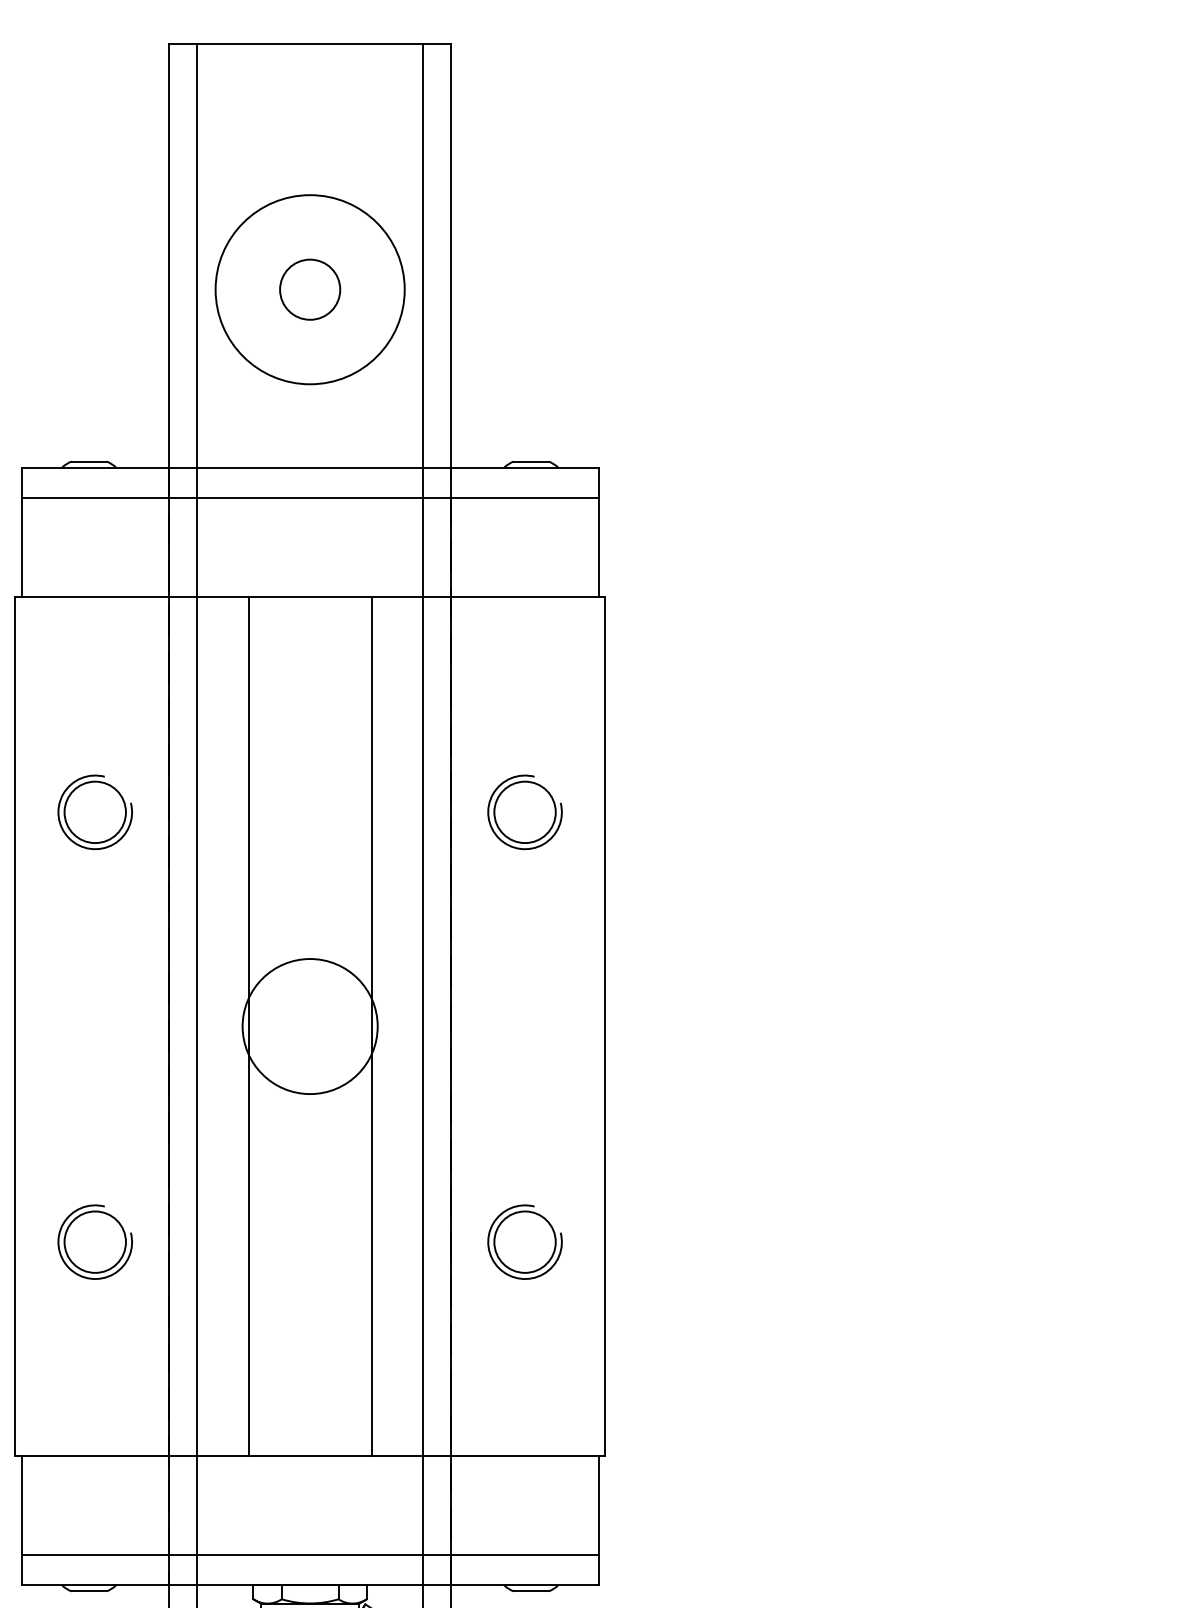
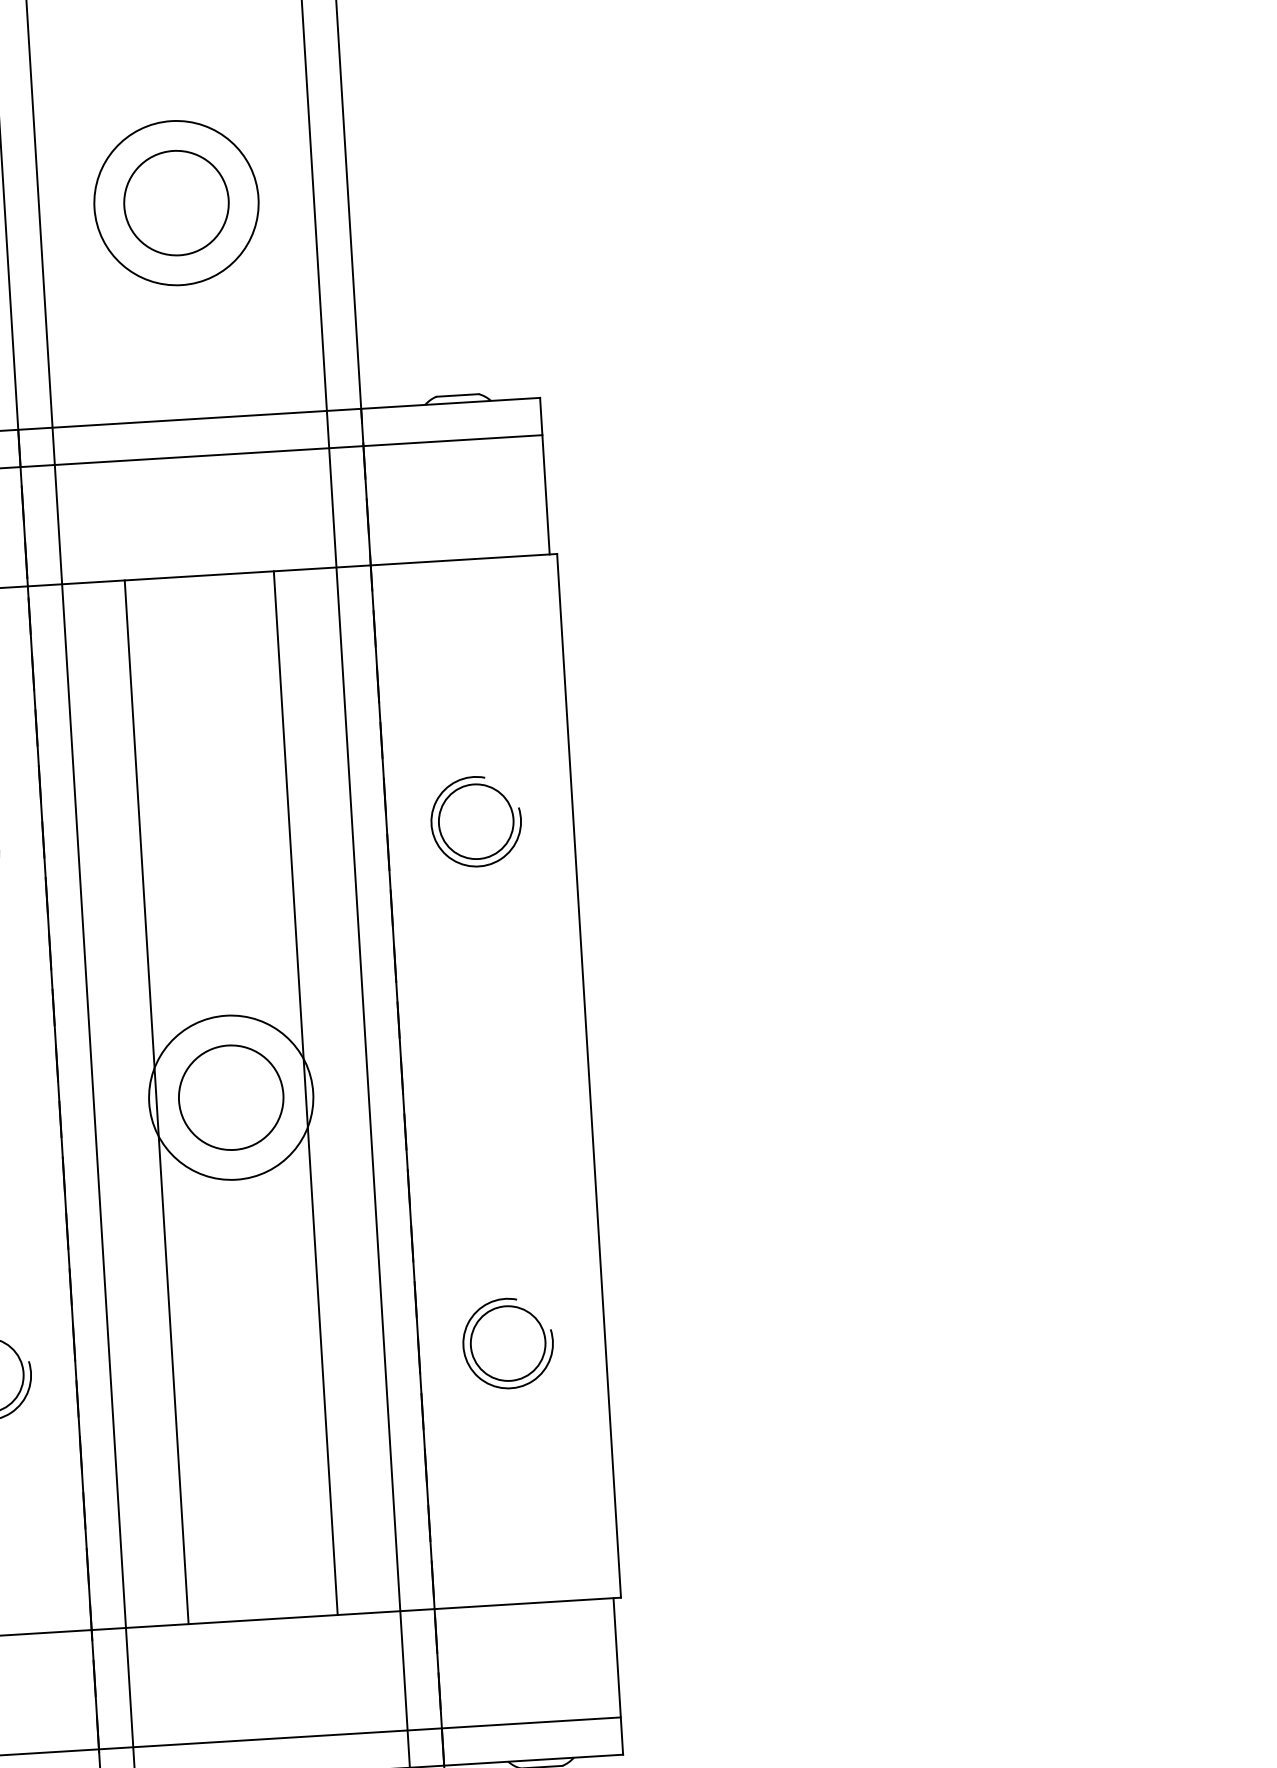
circle: (309, 289) -> (175, 202), size x0.71
circle: (310, 289) -> (176, 202), size x1.43
circle: (309, 1026) -> (230, 1097), added

